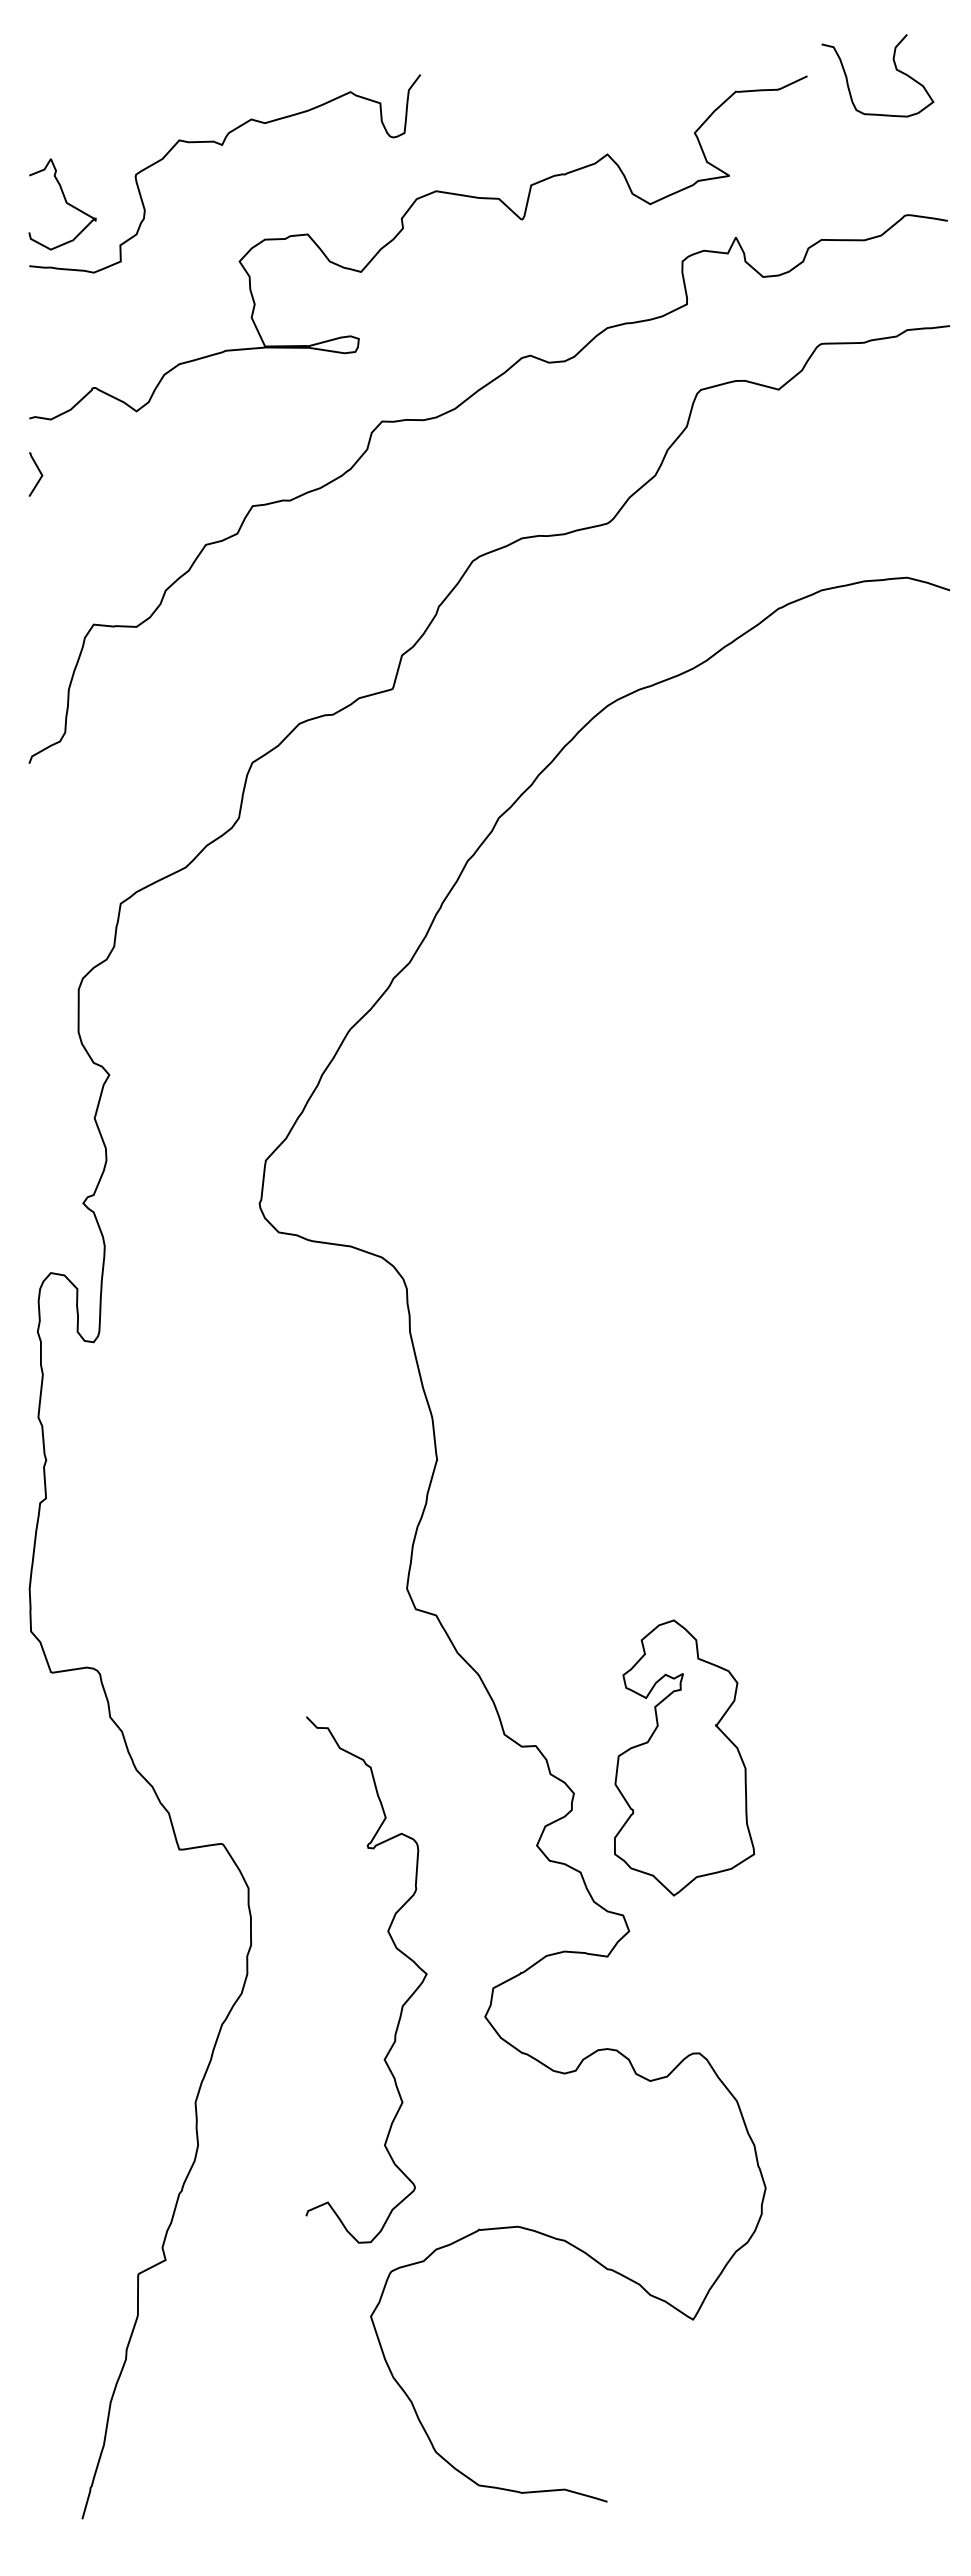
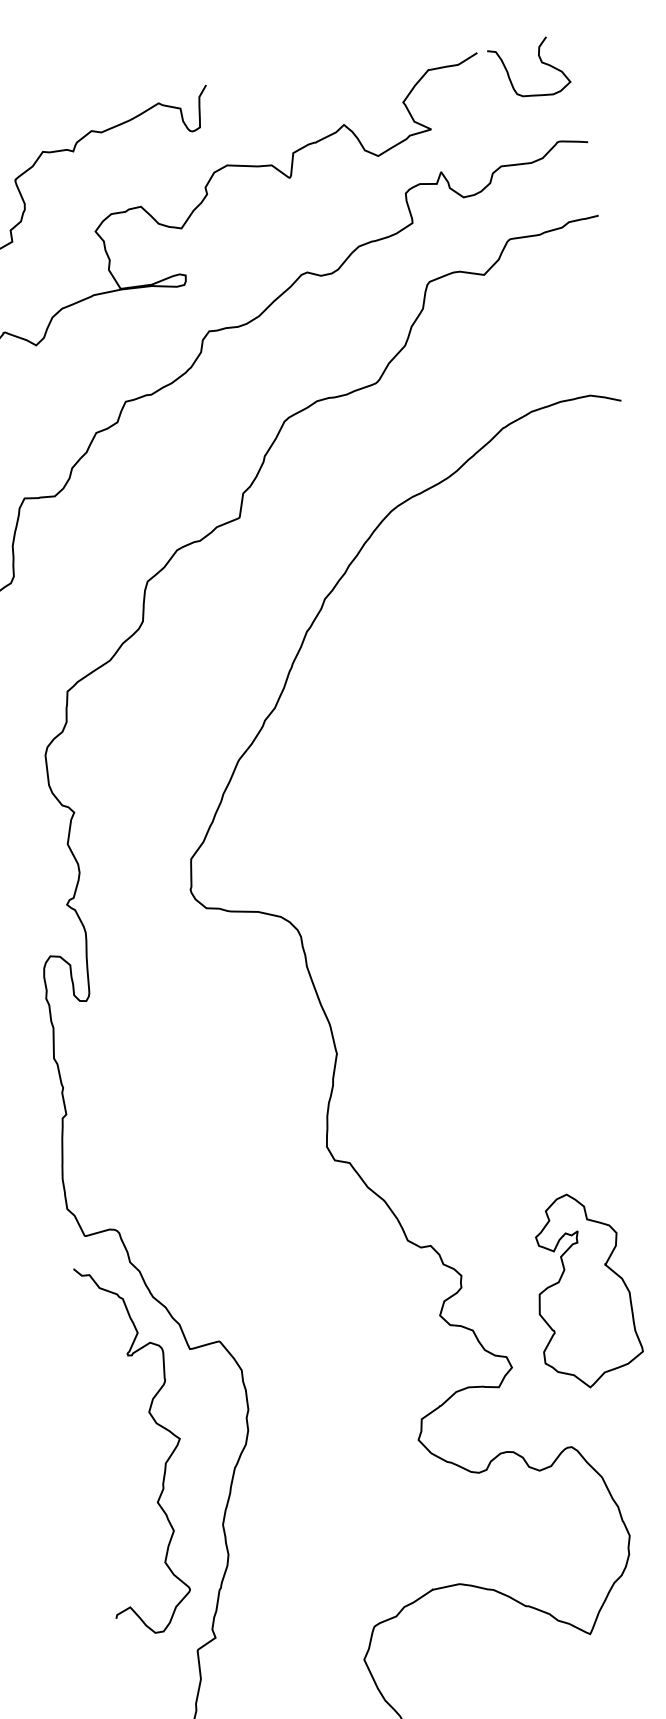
curve: (895, 69) -> (541, 62), moved
part: (684, 1757) -> (585, 1289), moved
curve: (396, 1949) -> (156, 1424), moved

